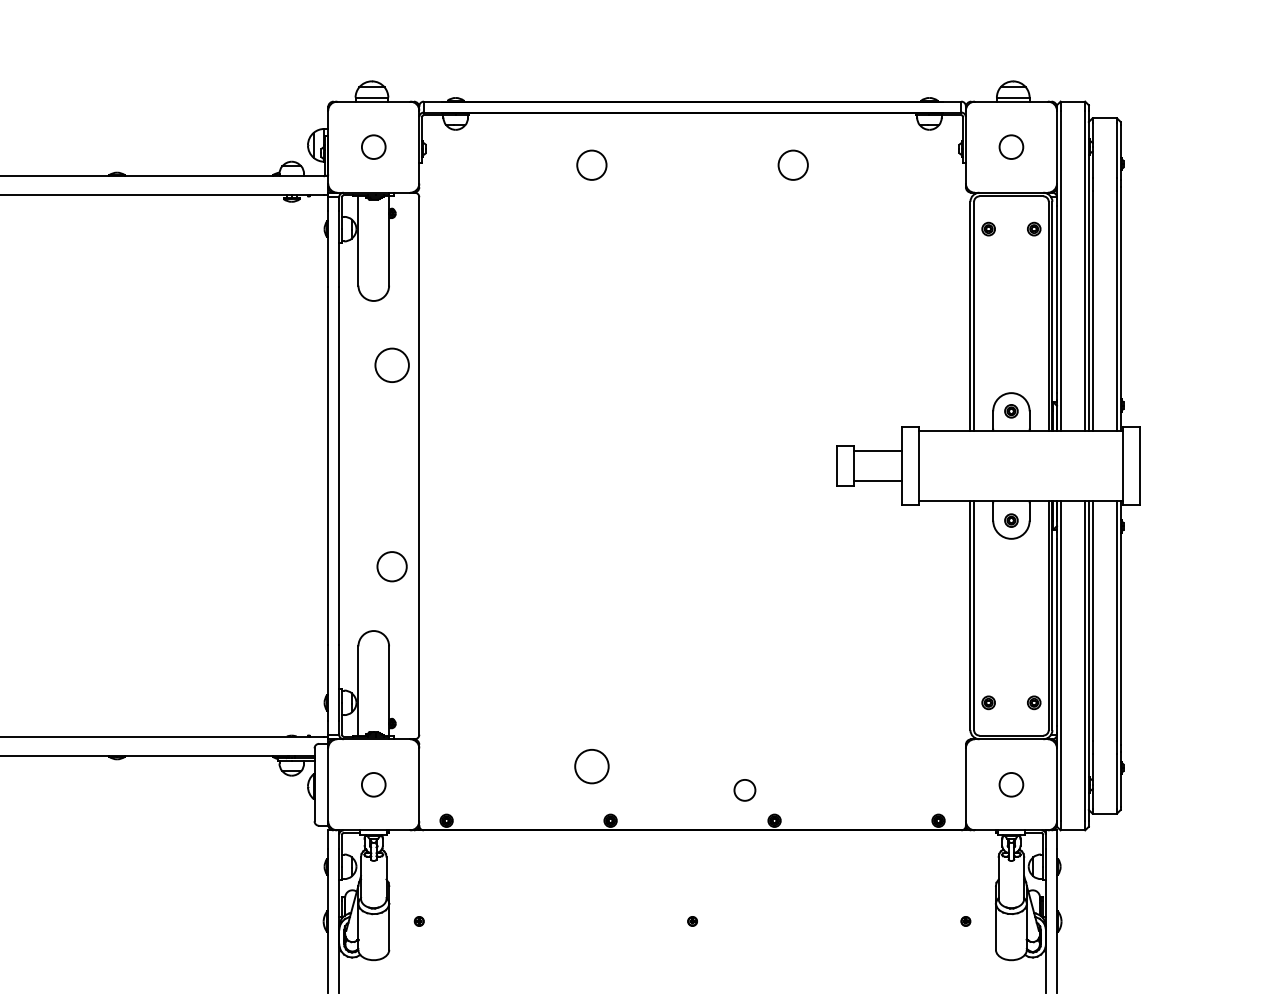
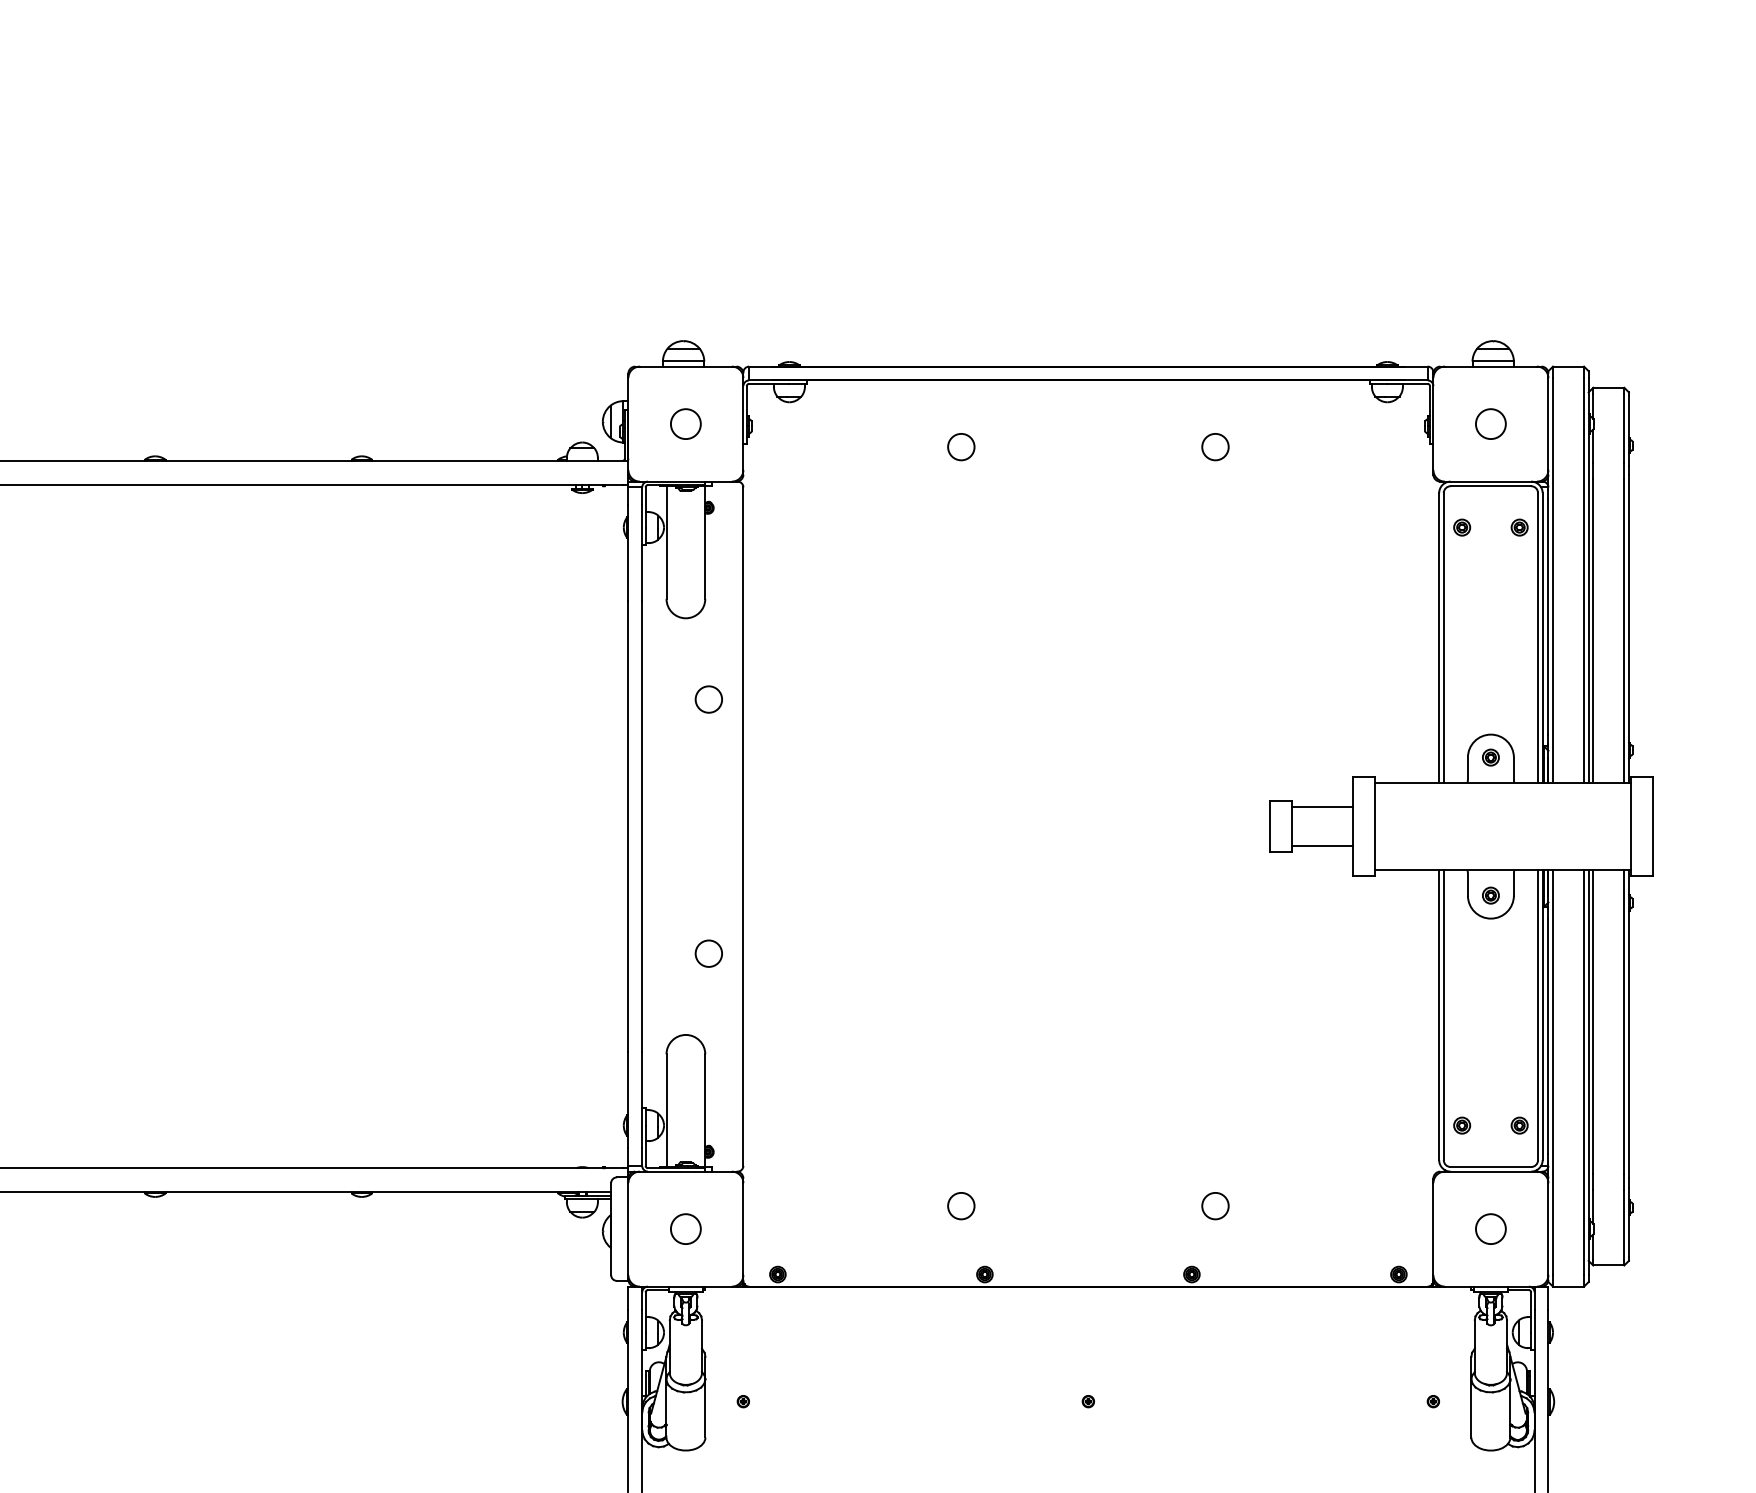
circle: (592, 165) -> (961, 447), size x0.71
circle: (793, 165) -> (1215, 447), size x0.71
circle: (391, 365) -> (708, 699), size x0.62
circle: (391, 566) -> (708, 953), size x0.71
circle: (592, 766) -> (961, 1205), size x0.62
circle: (744, 790) -> (1215, 1206), moved

